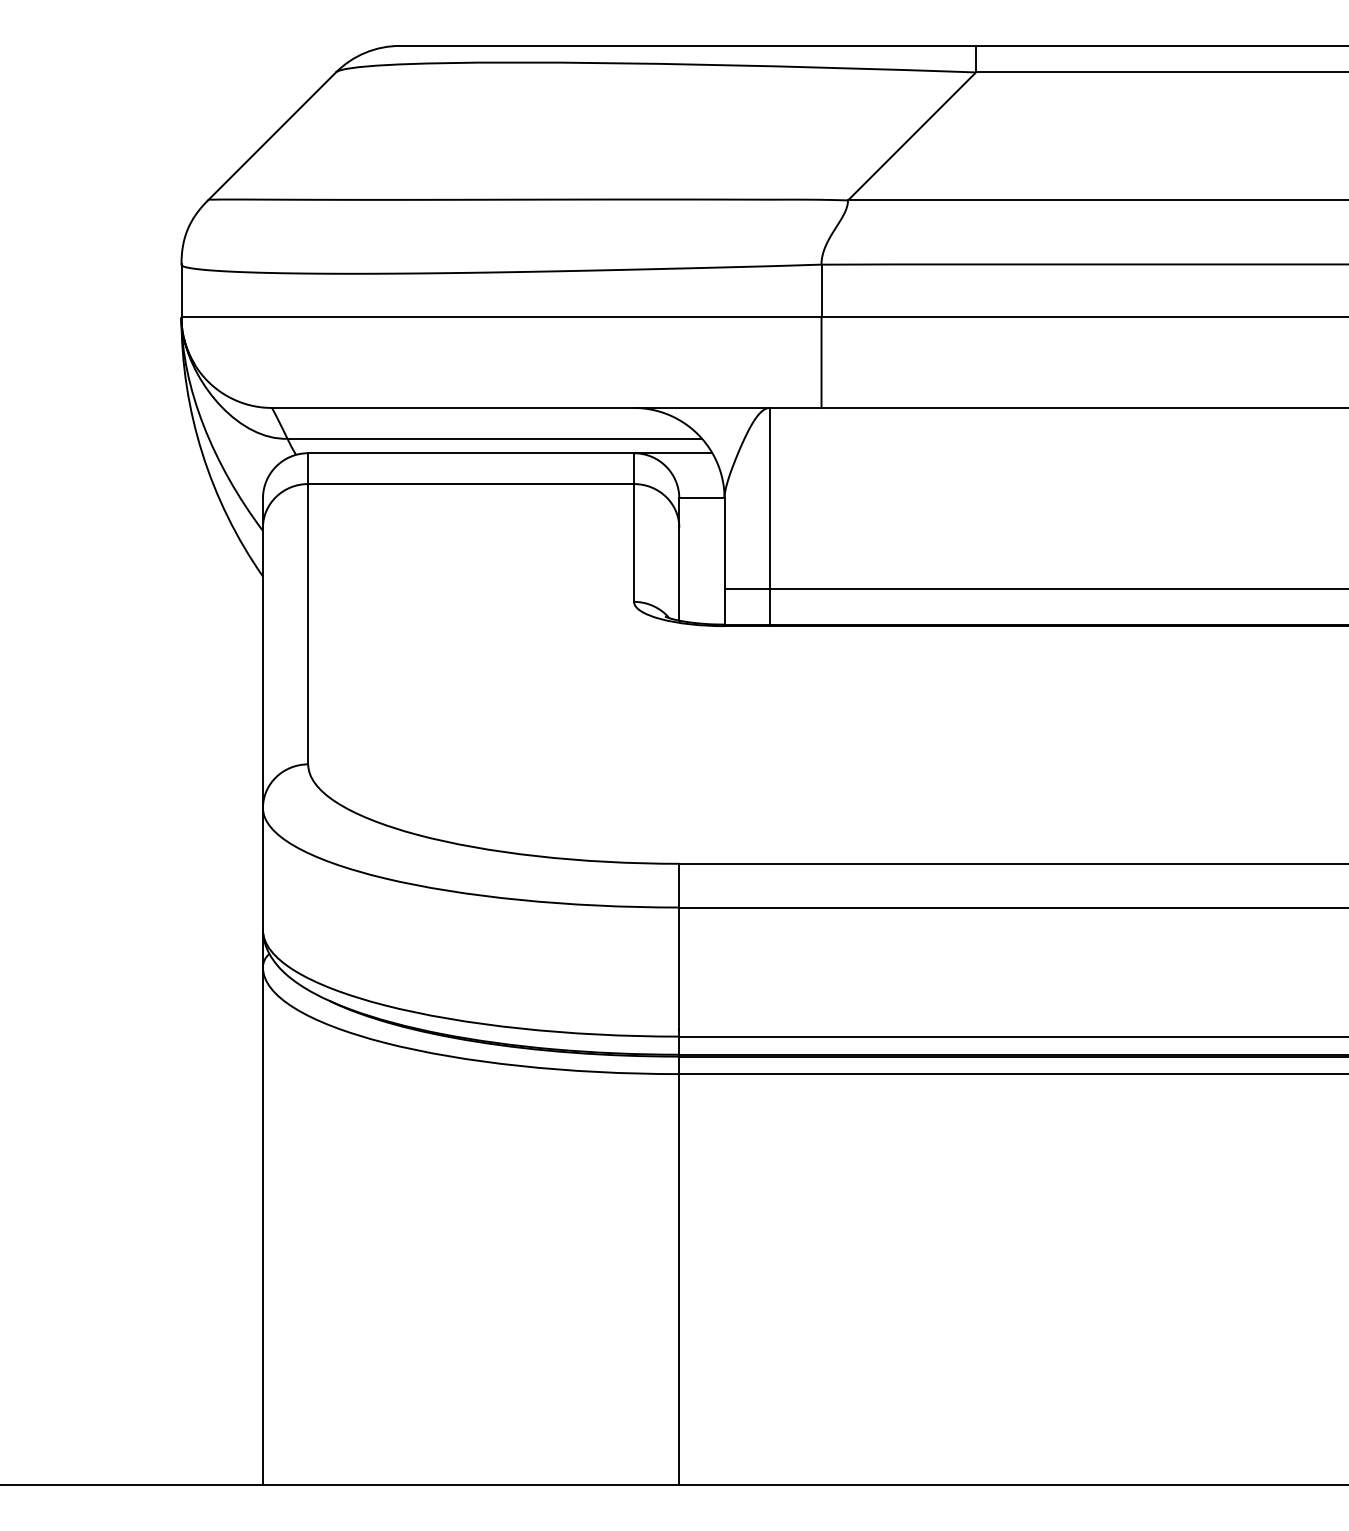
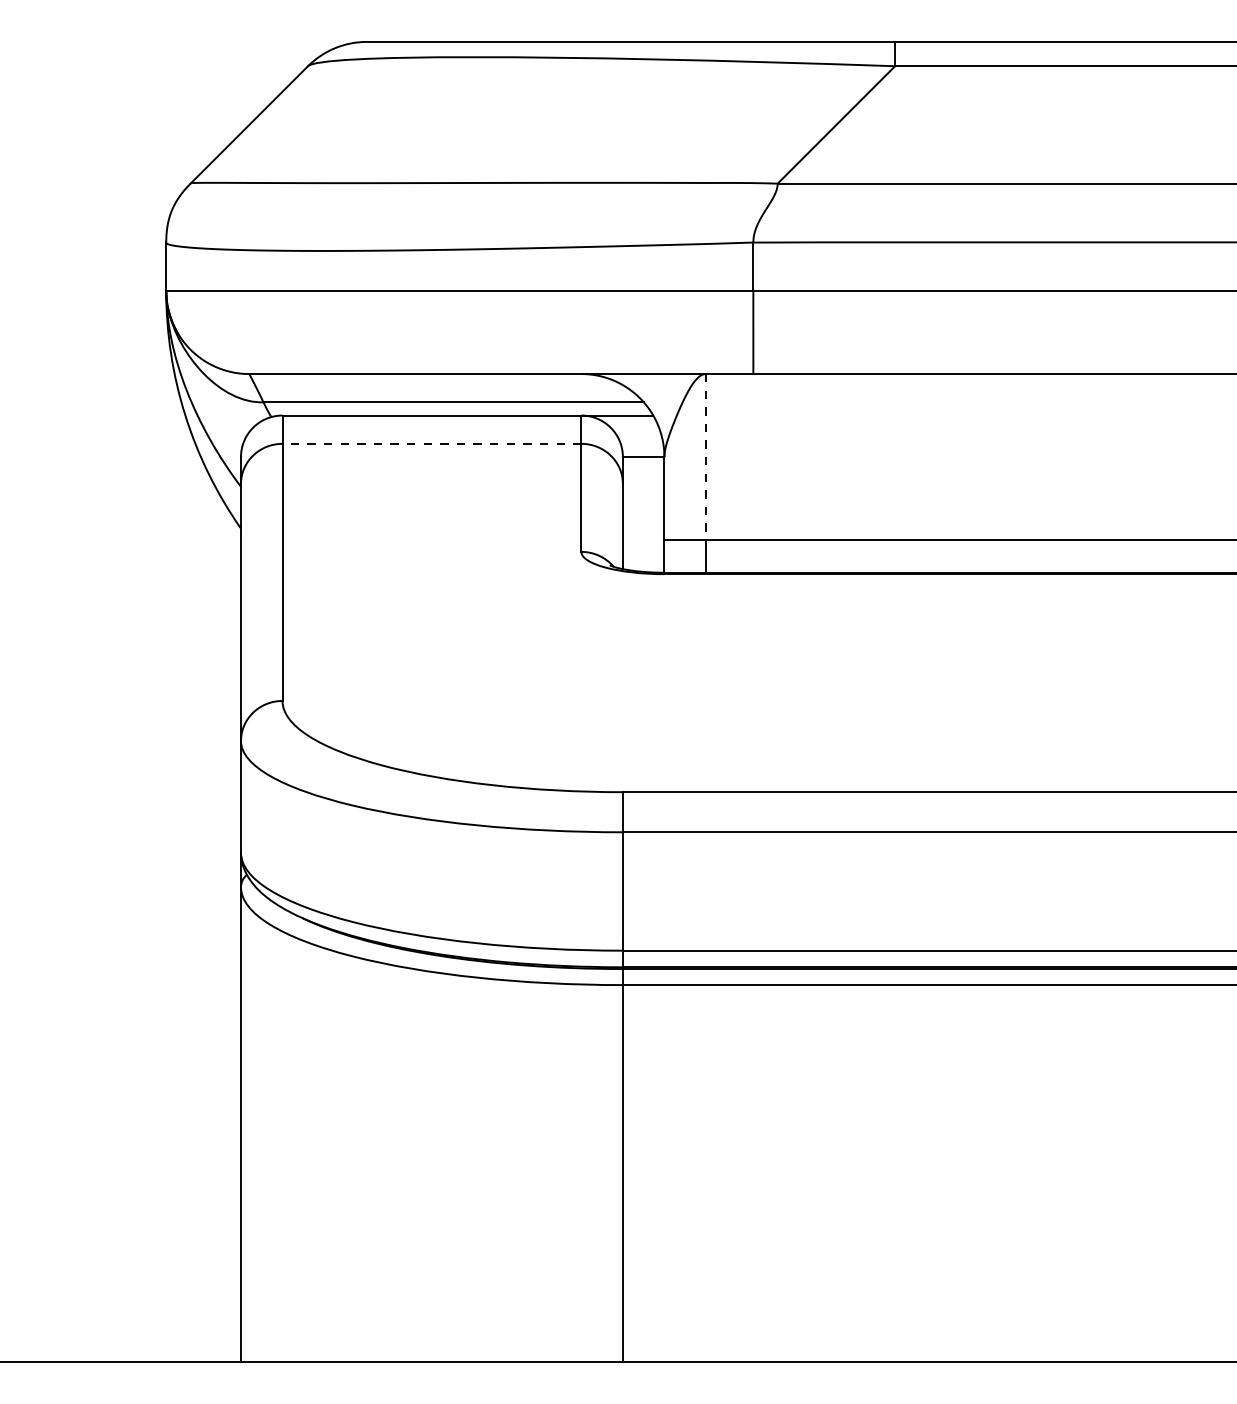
line: (471, 484) -> (432, 444), solid -> dashed
line: (769, 498) -> (705, 457), solid -> dashed

